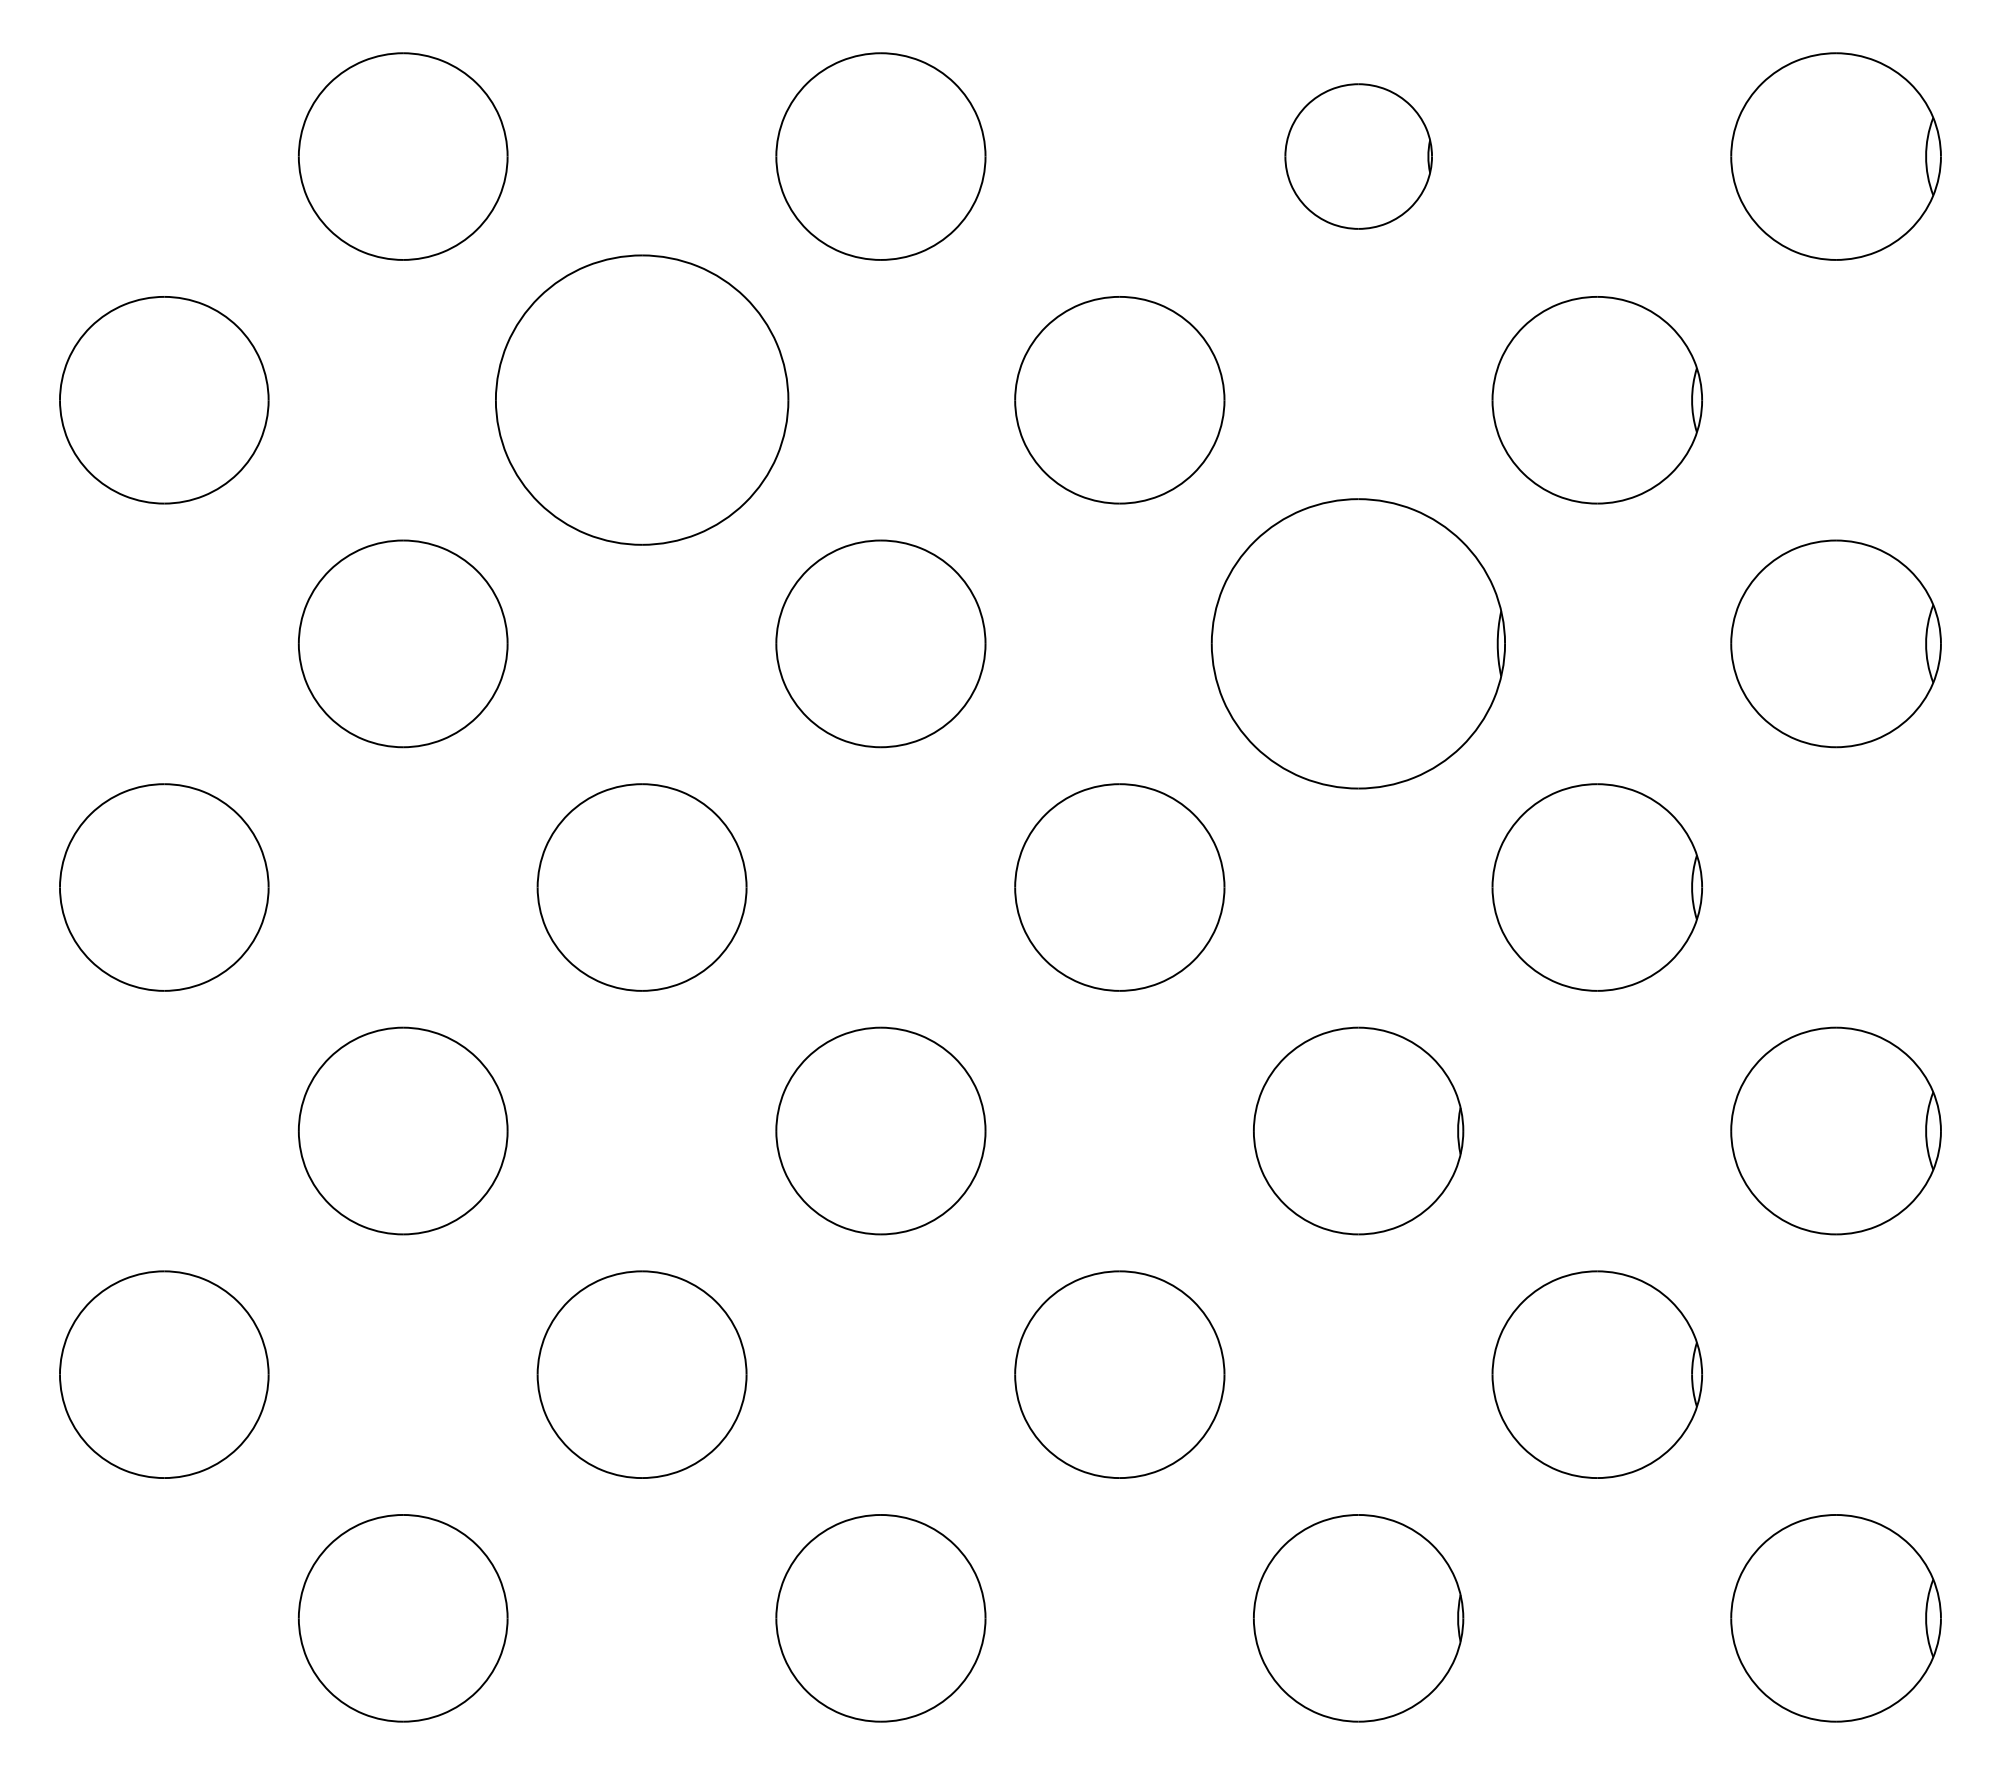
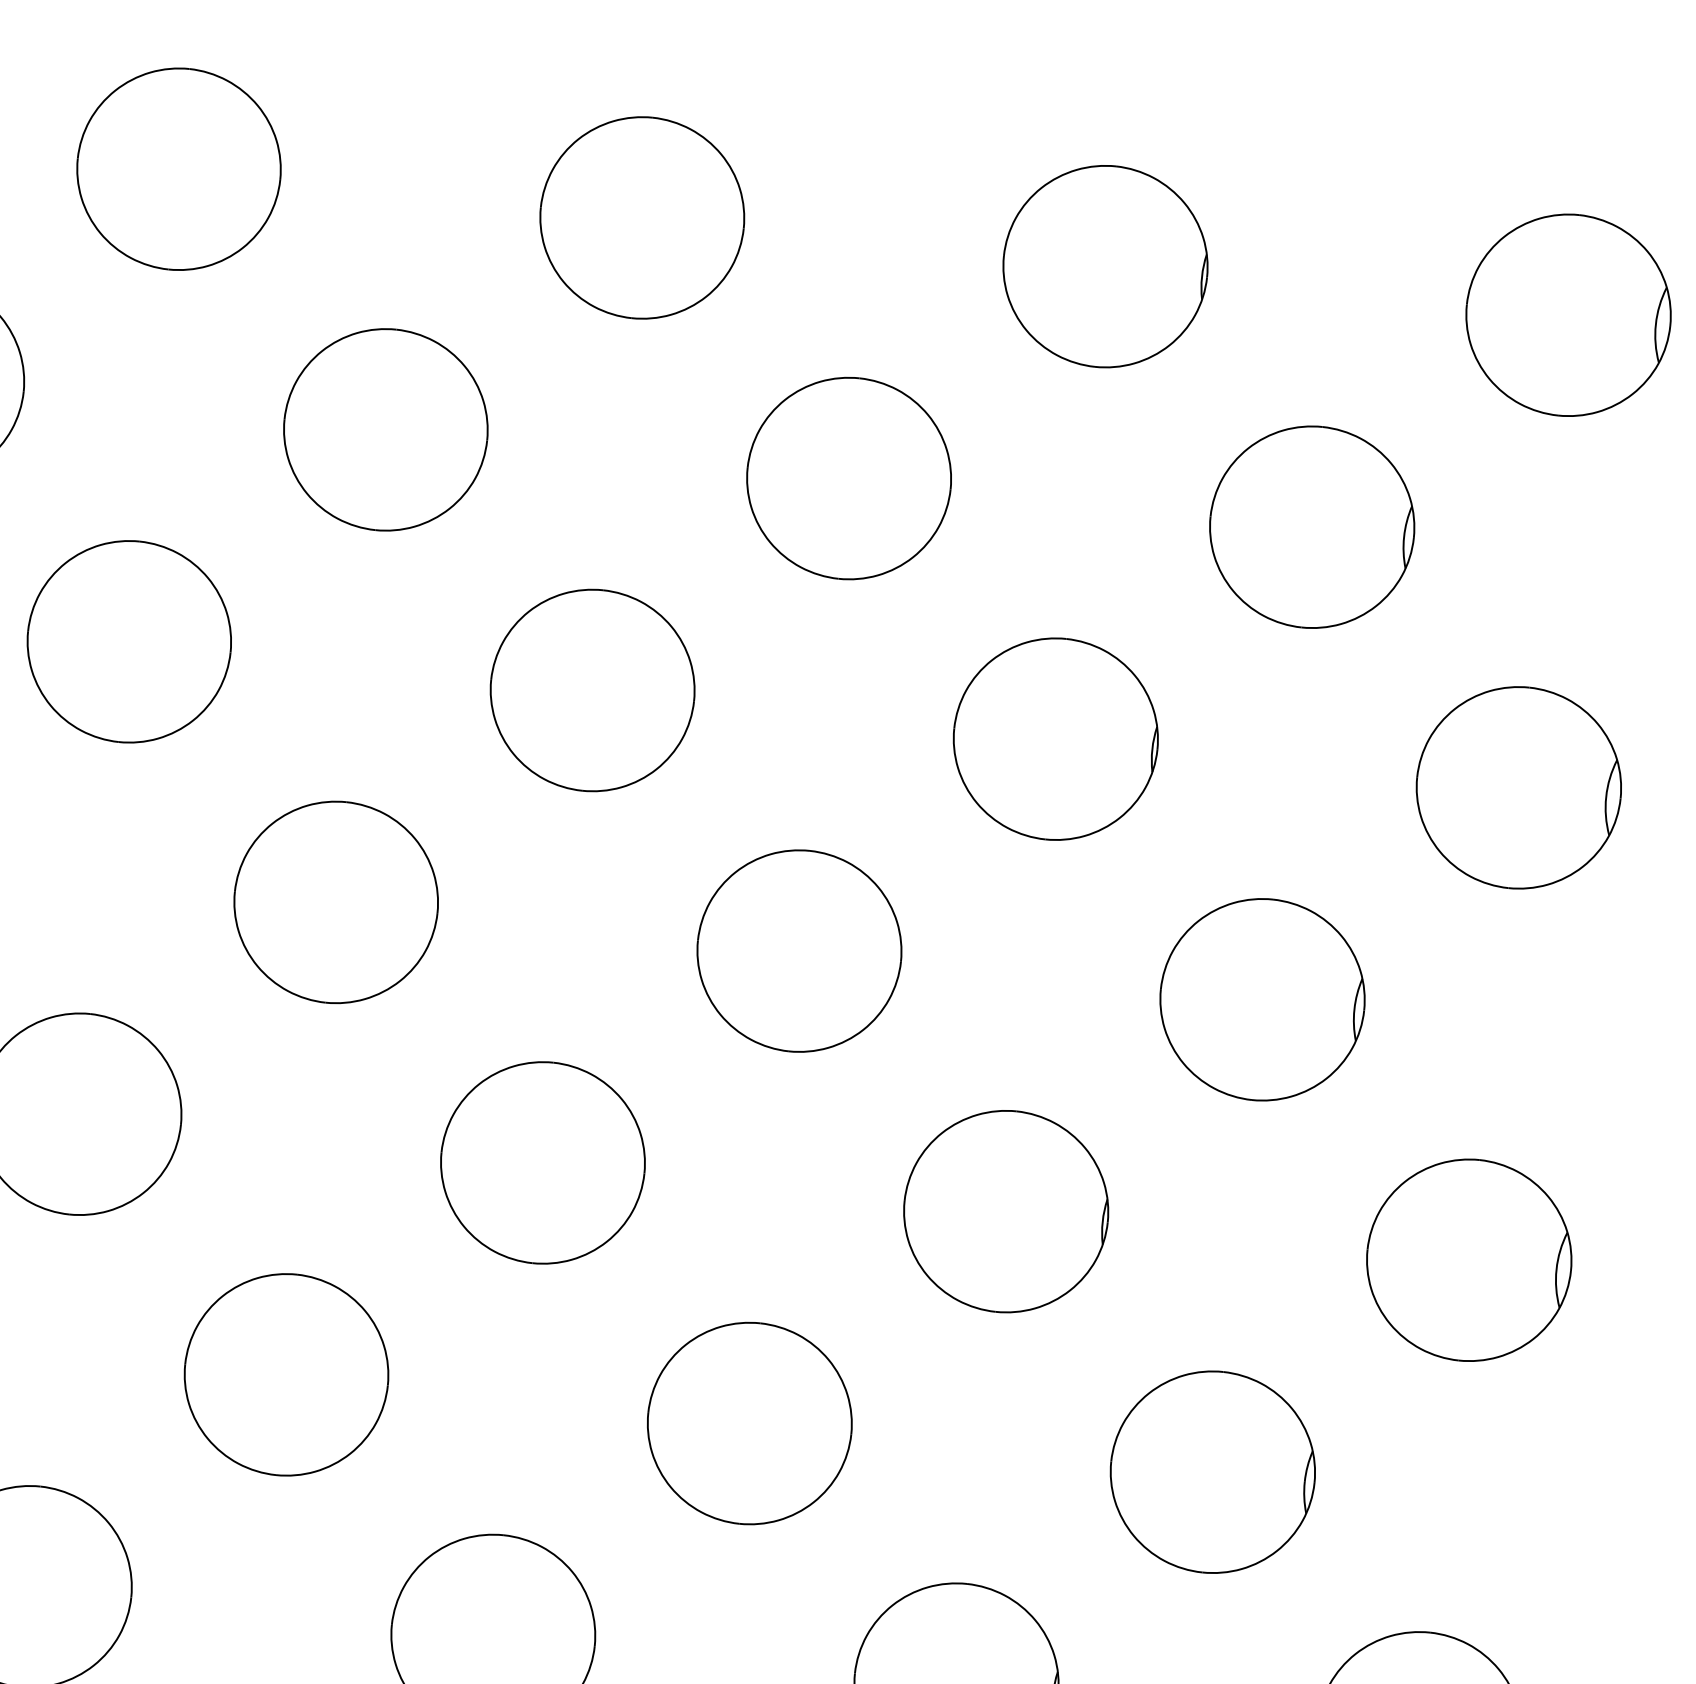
part: (1358, 156) -> (1105, 266), size x1.43
part: (641, 400) -> (385, 430), size x0.71
part: (1358, 643) -> (1055, 738), size x0.71

